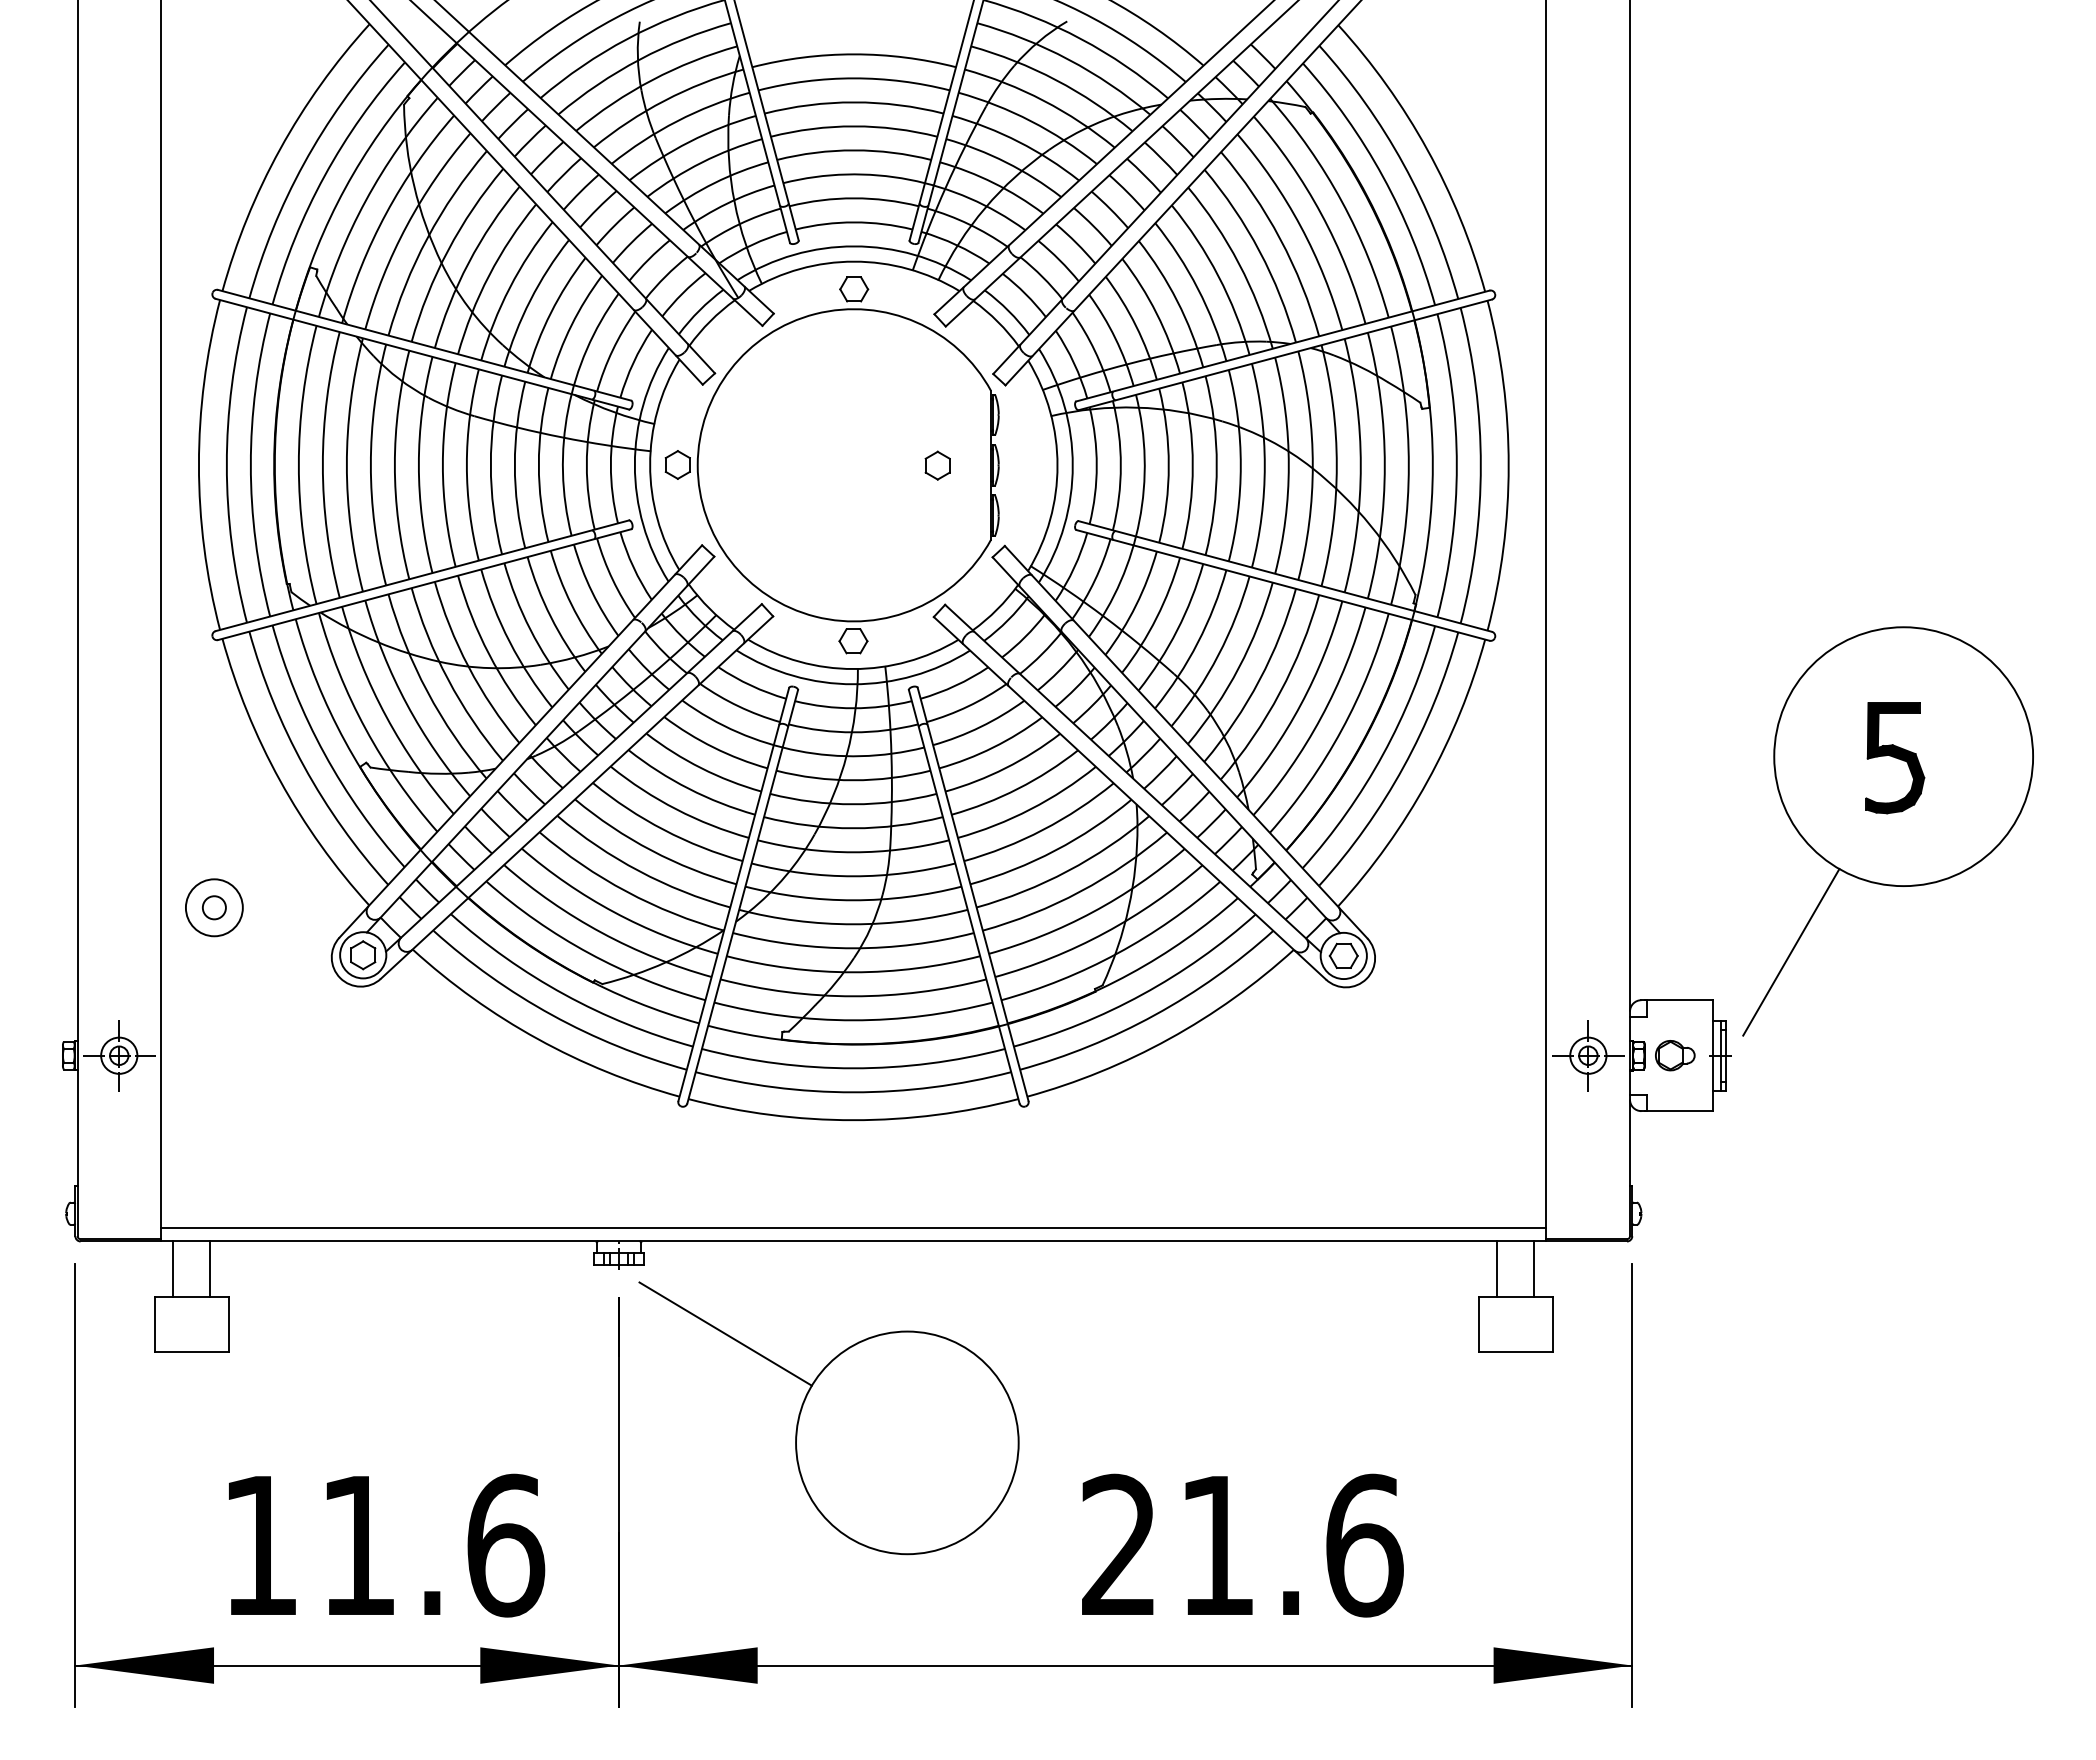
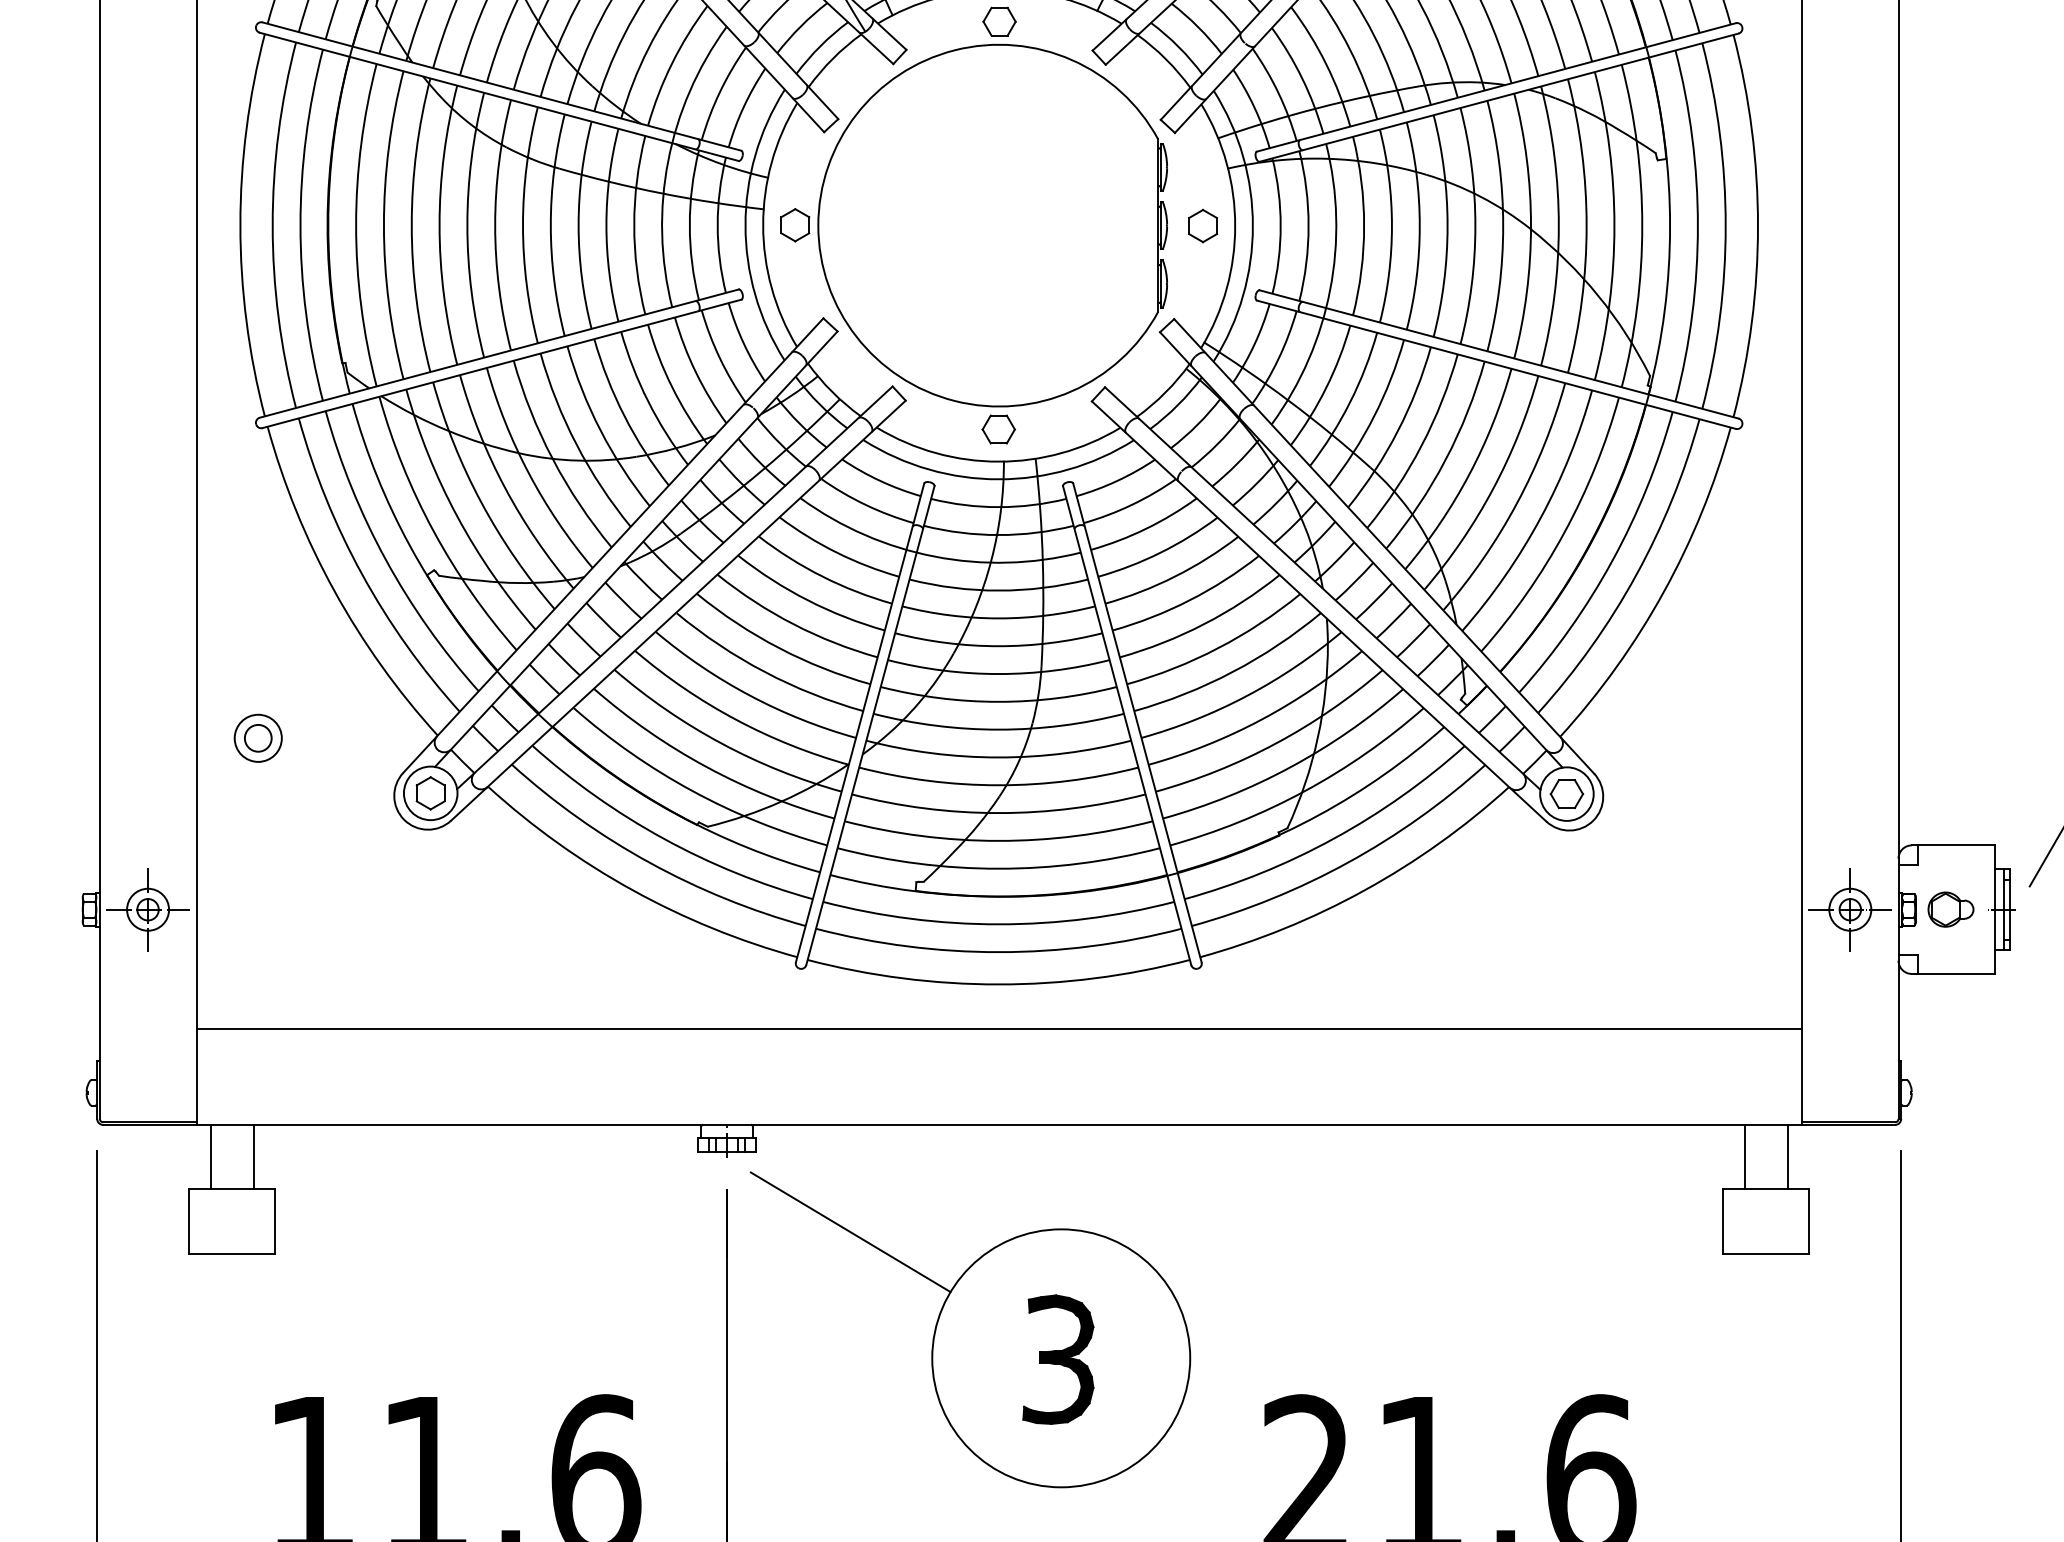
part: (937, 465) -> (1202, 225), moved
circle: (214, 907) -> (258, 737), size x0.71
line: (853, 1228) -> (998, 1028), moved
part: (904, 1443) -> (1057, 1359), added

